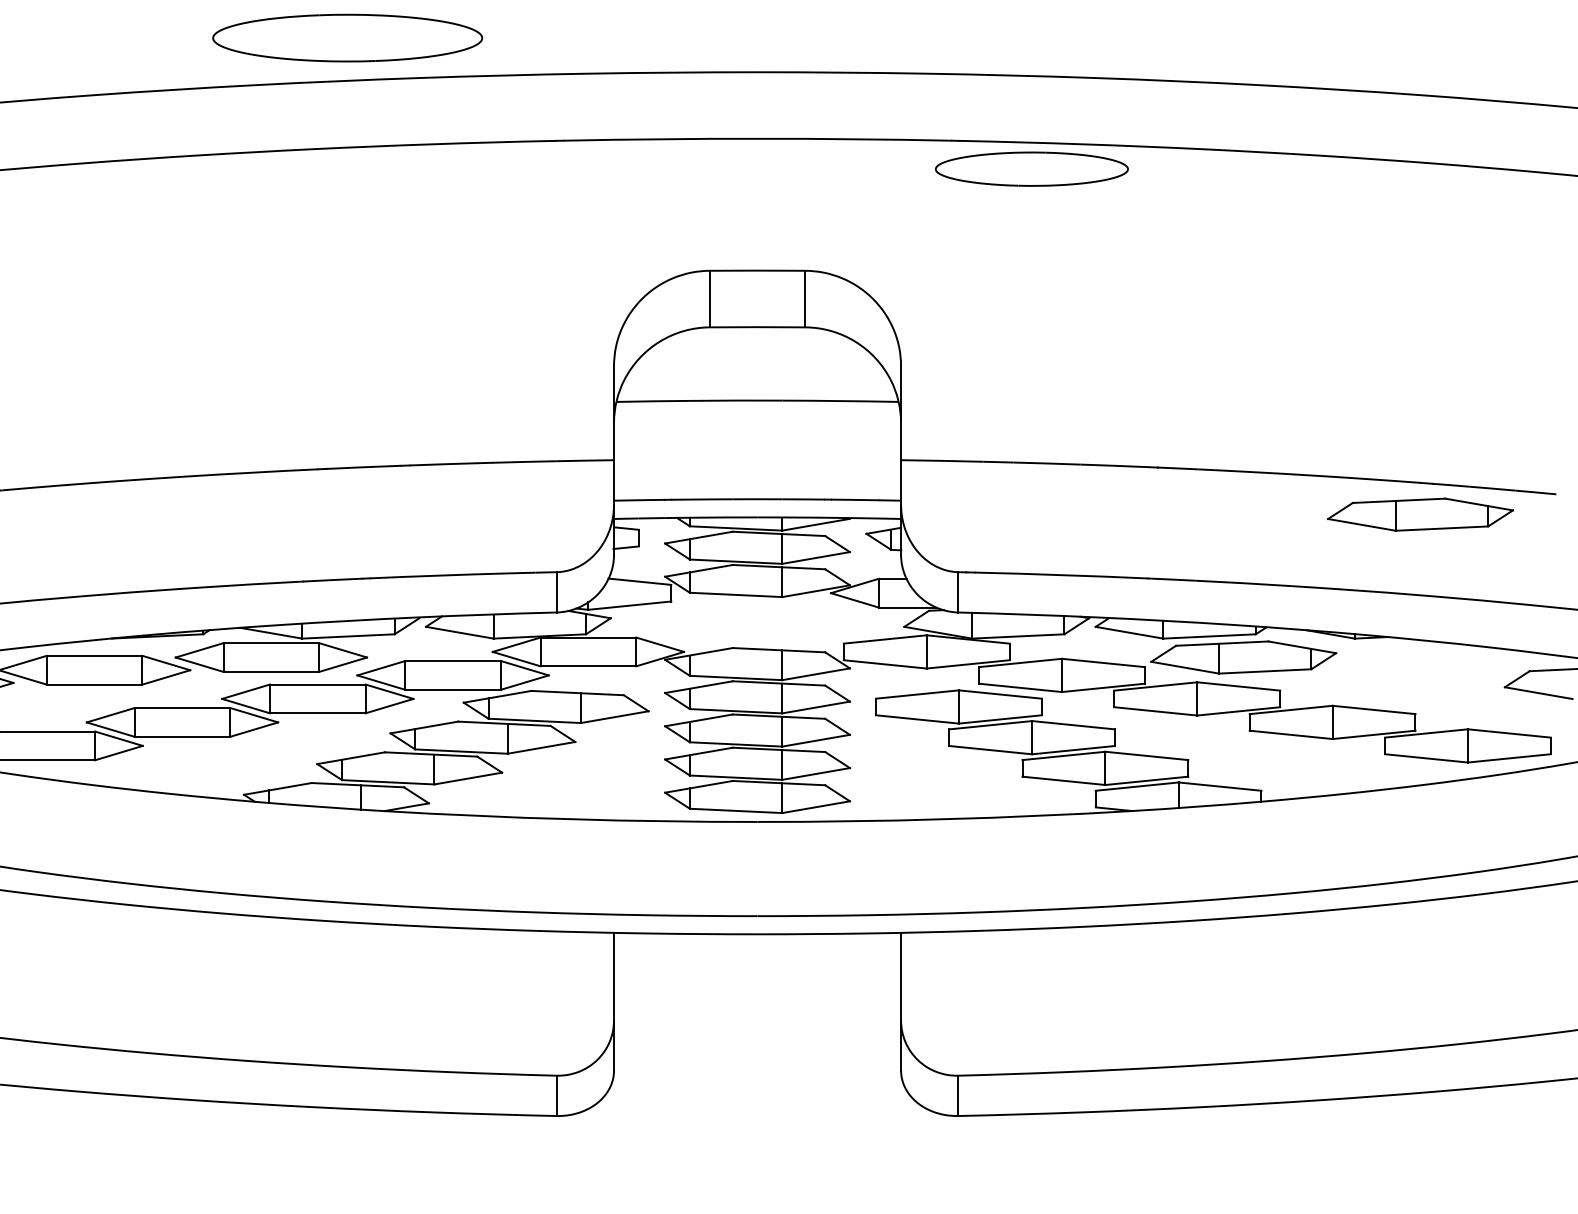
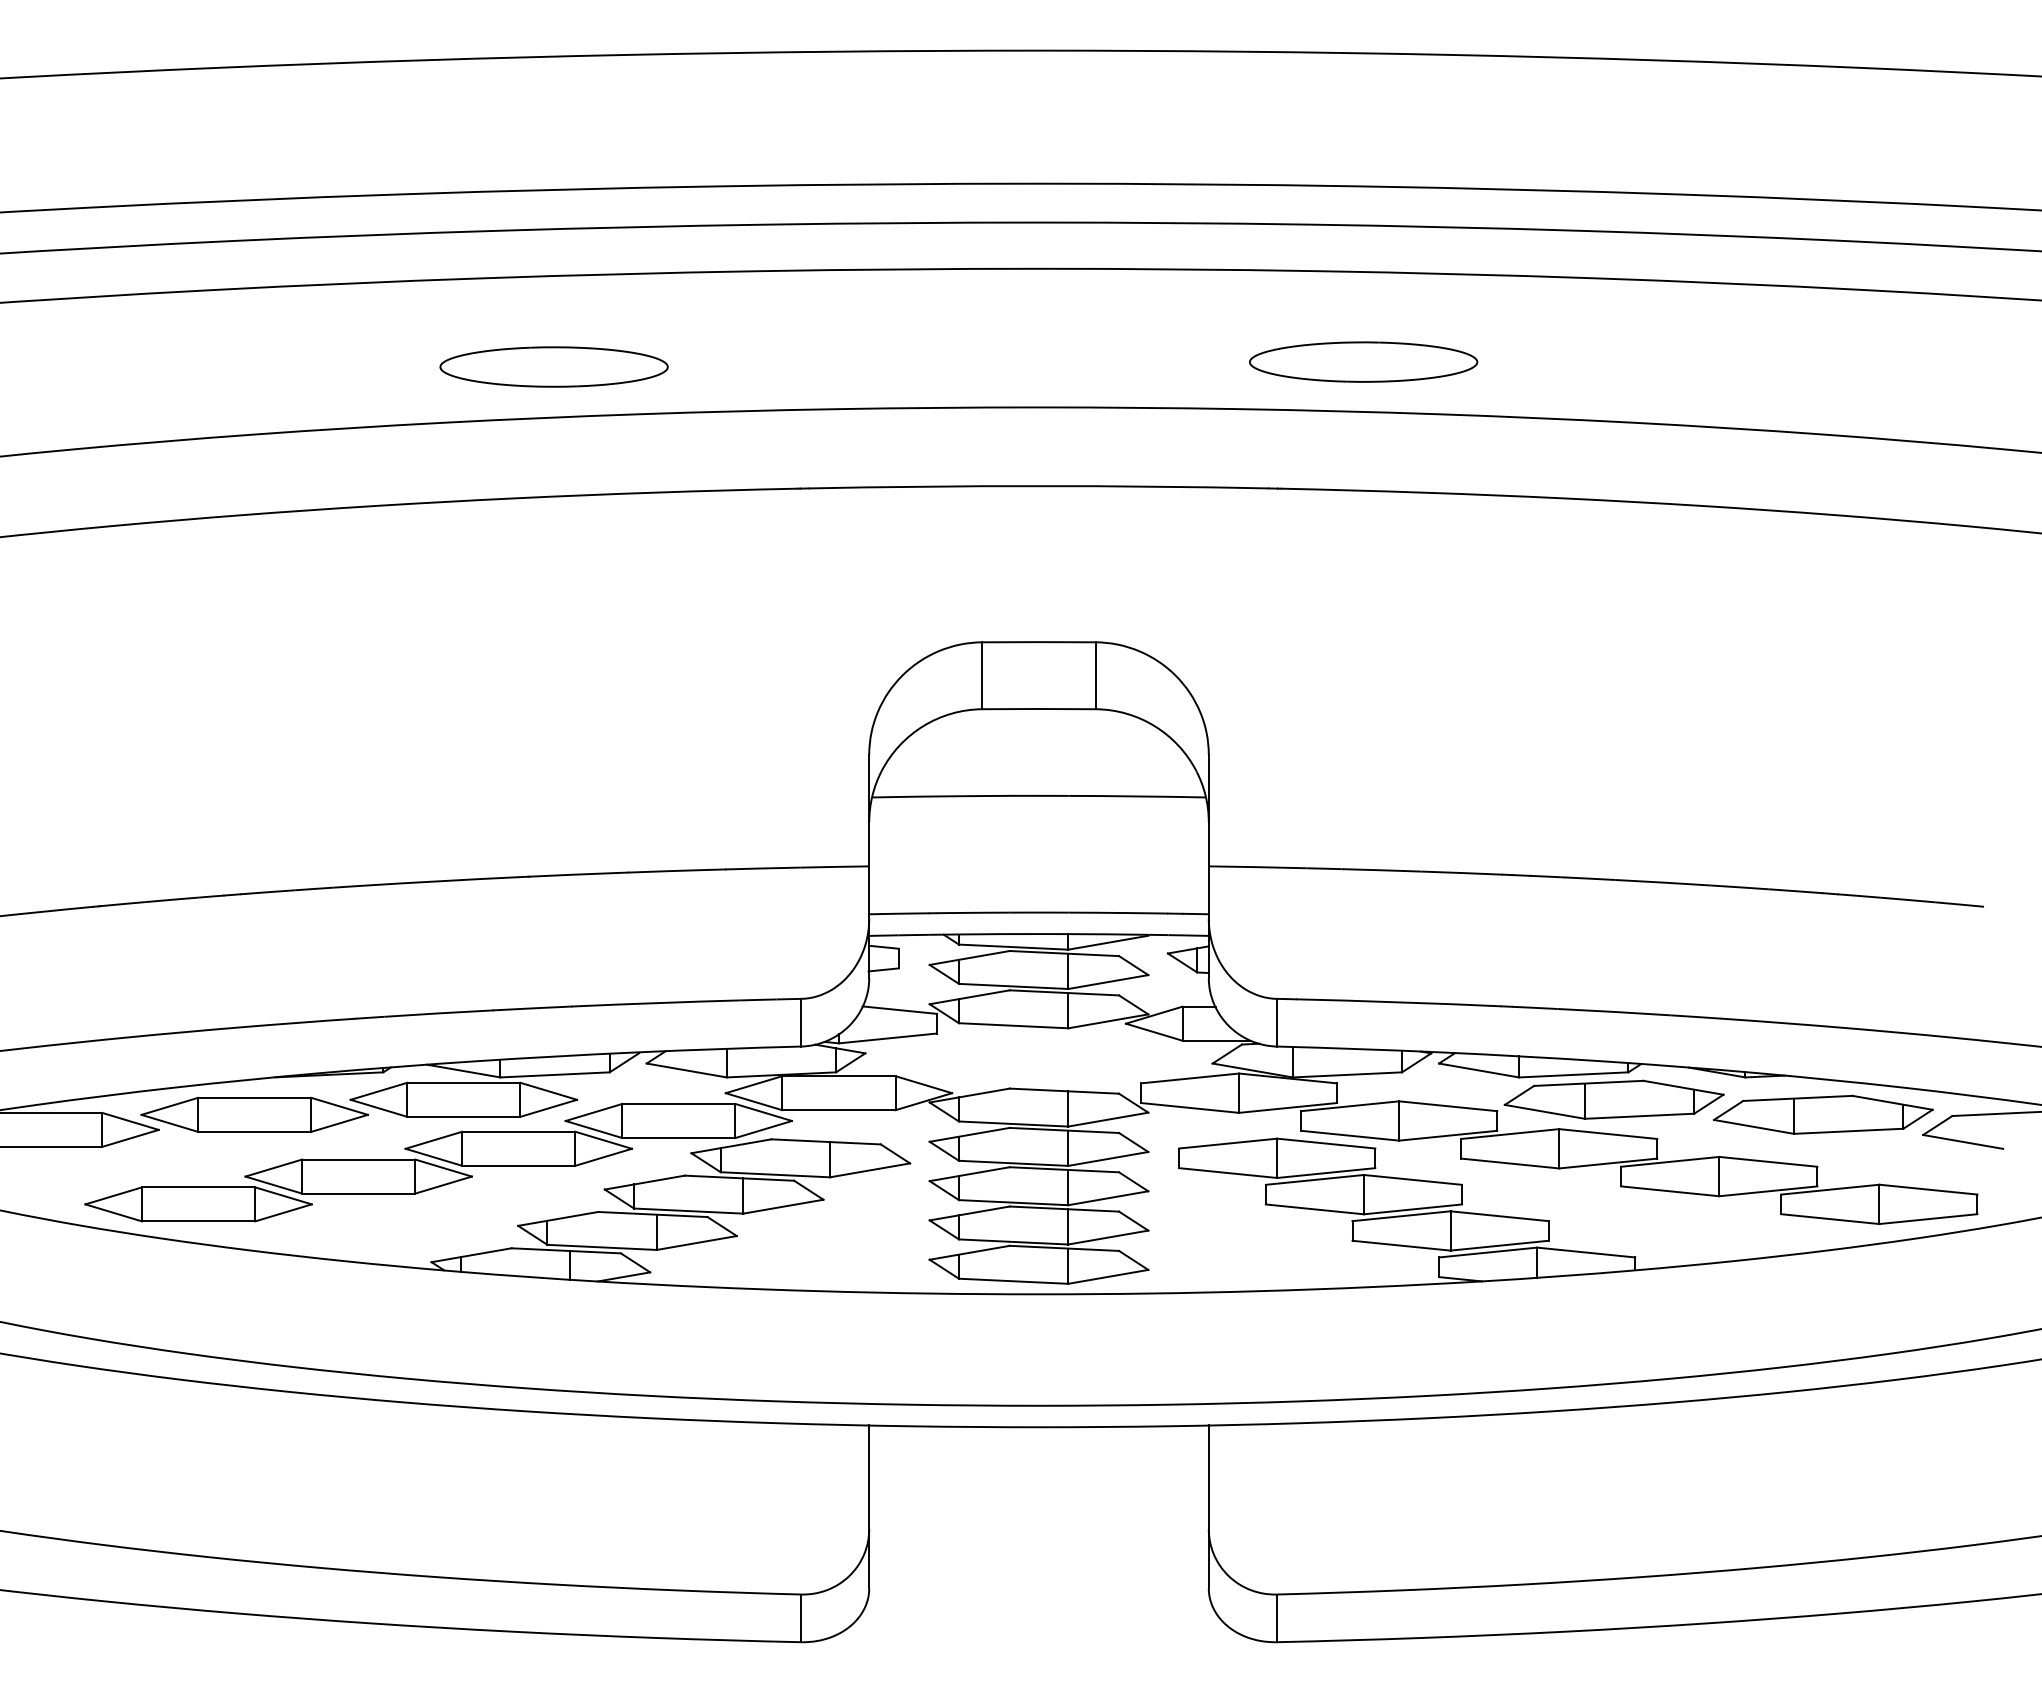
part: (347, 37) -> (553, 366), size x0.71
part: (1031, 168) -> (1363, 361), moved
part: (1420, 514) -> (1823, 1114), moved

